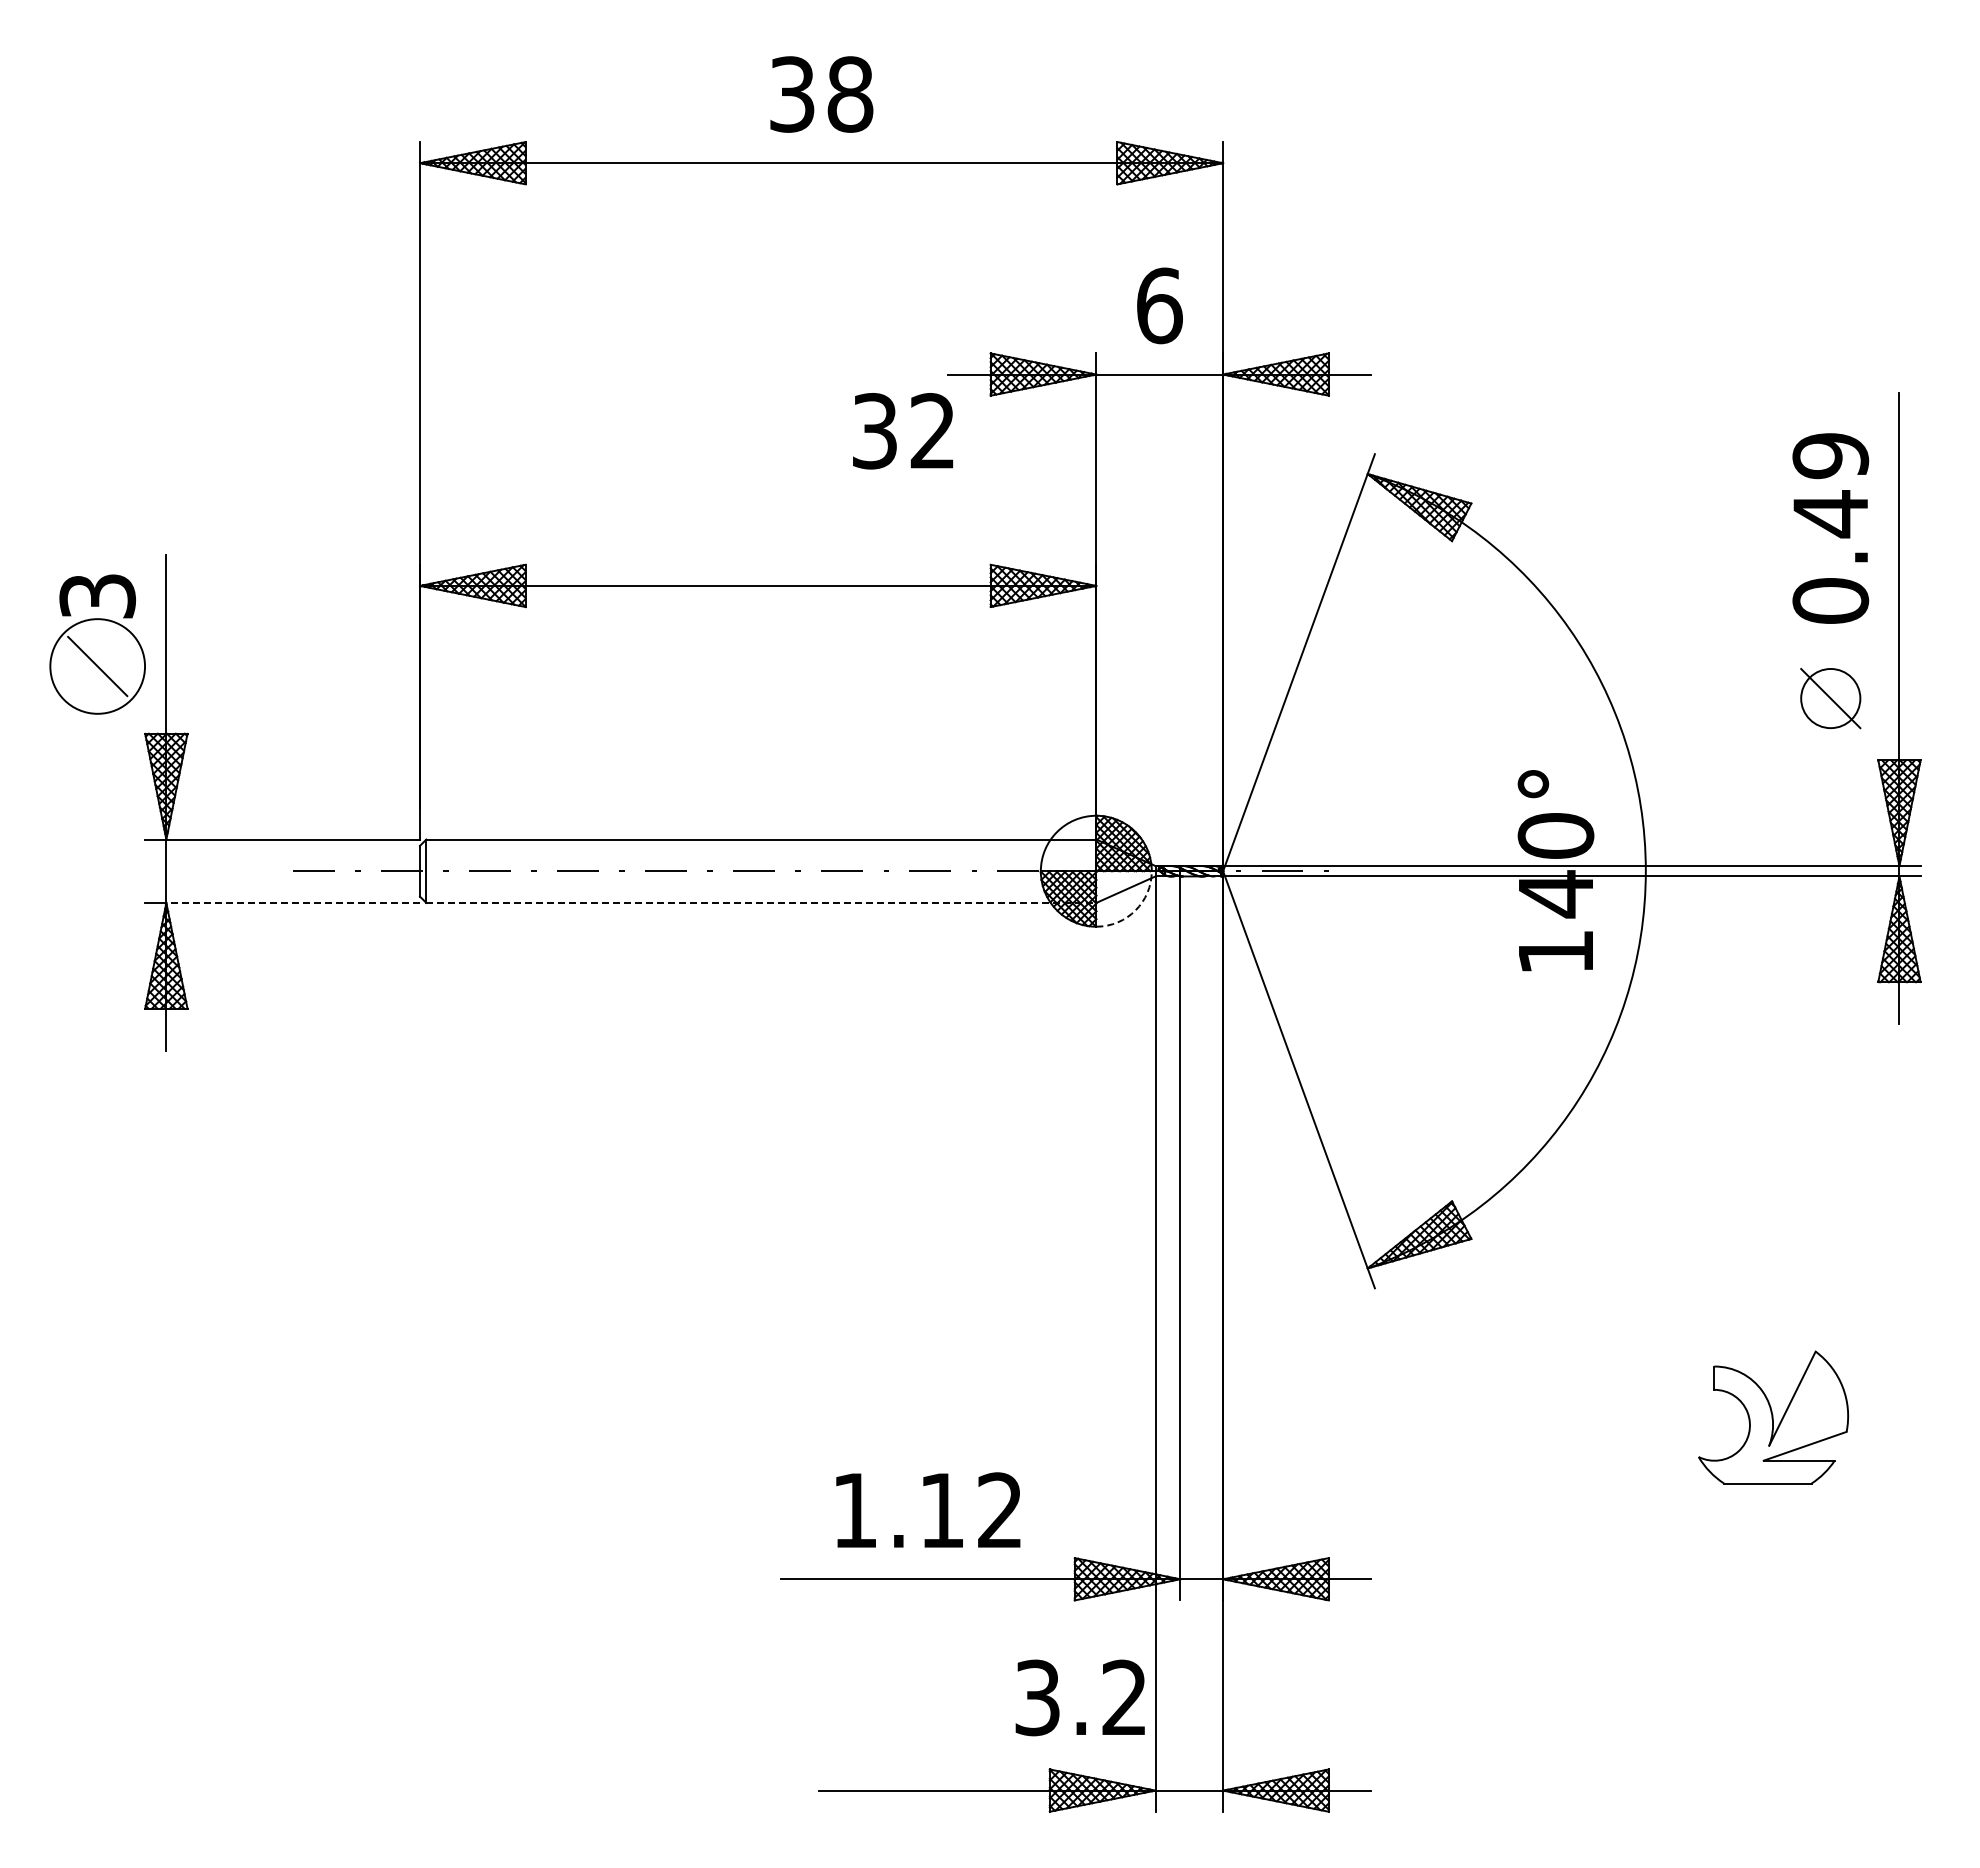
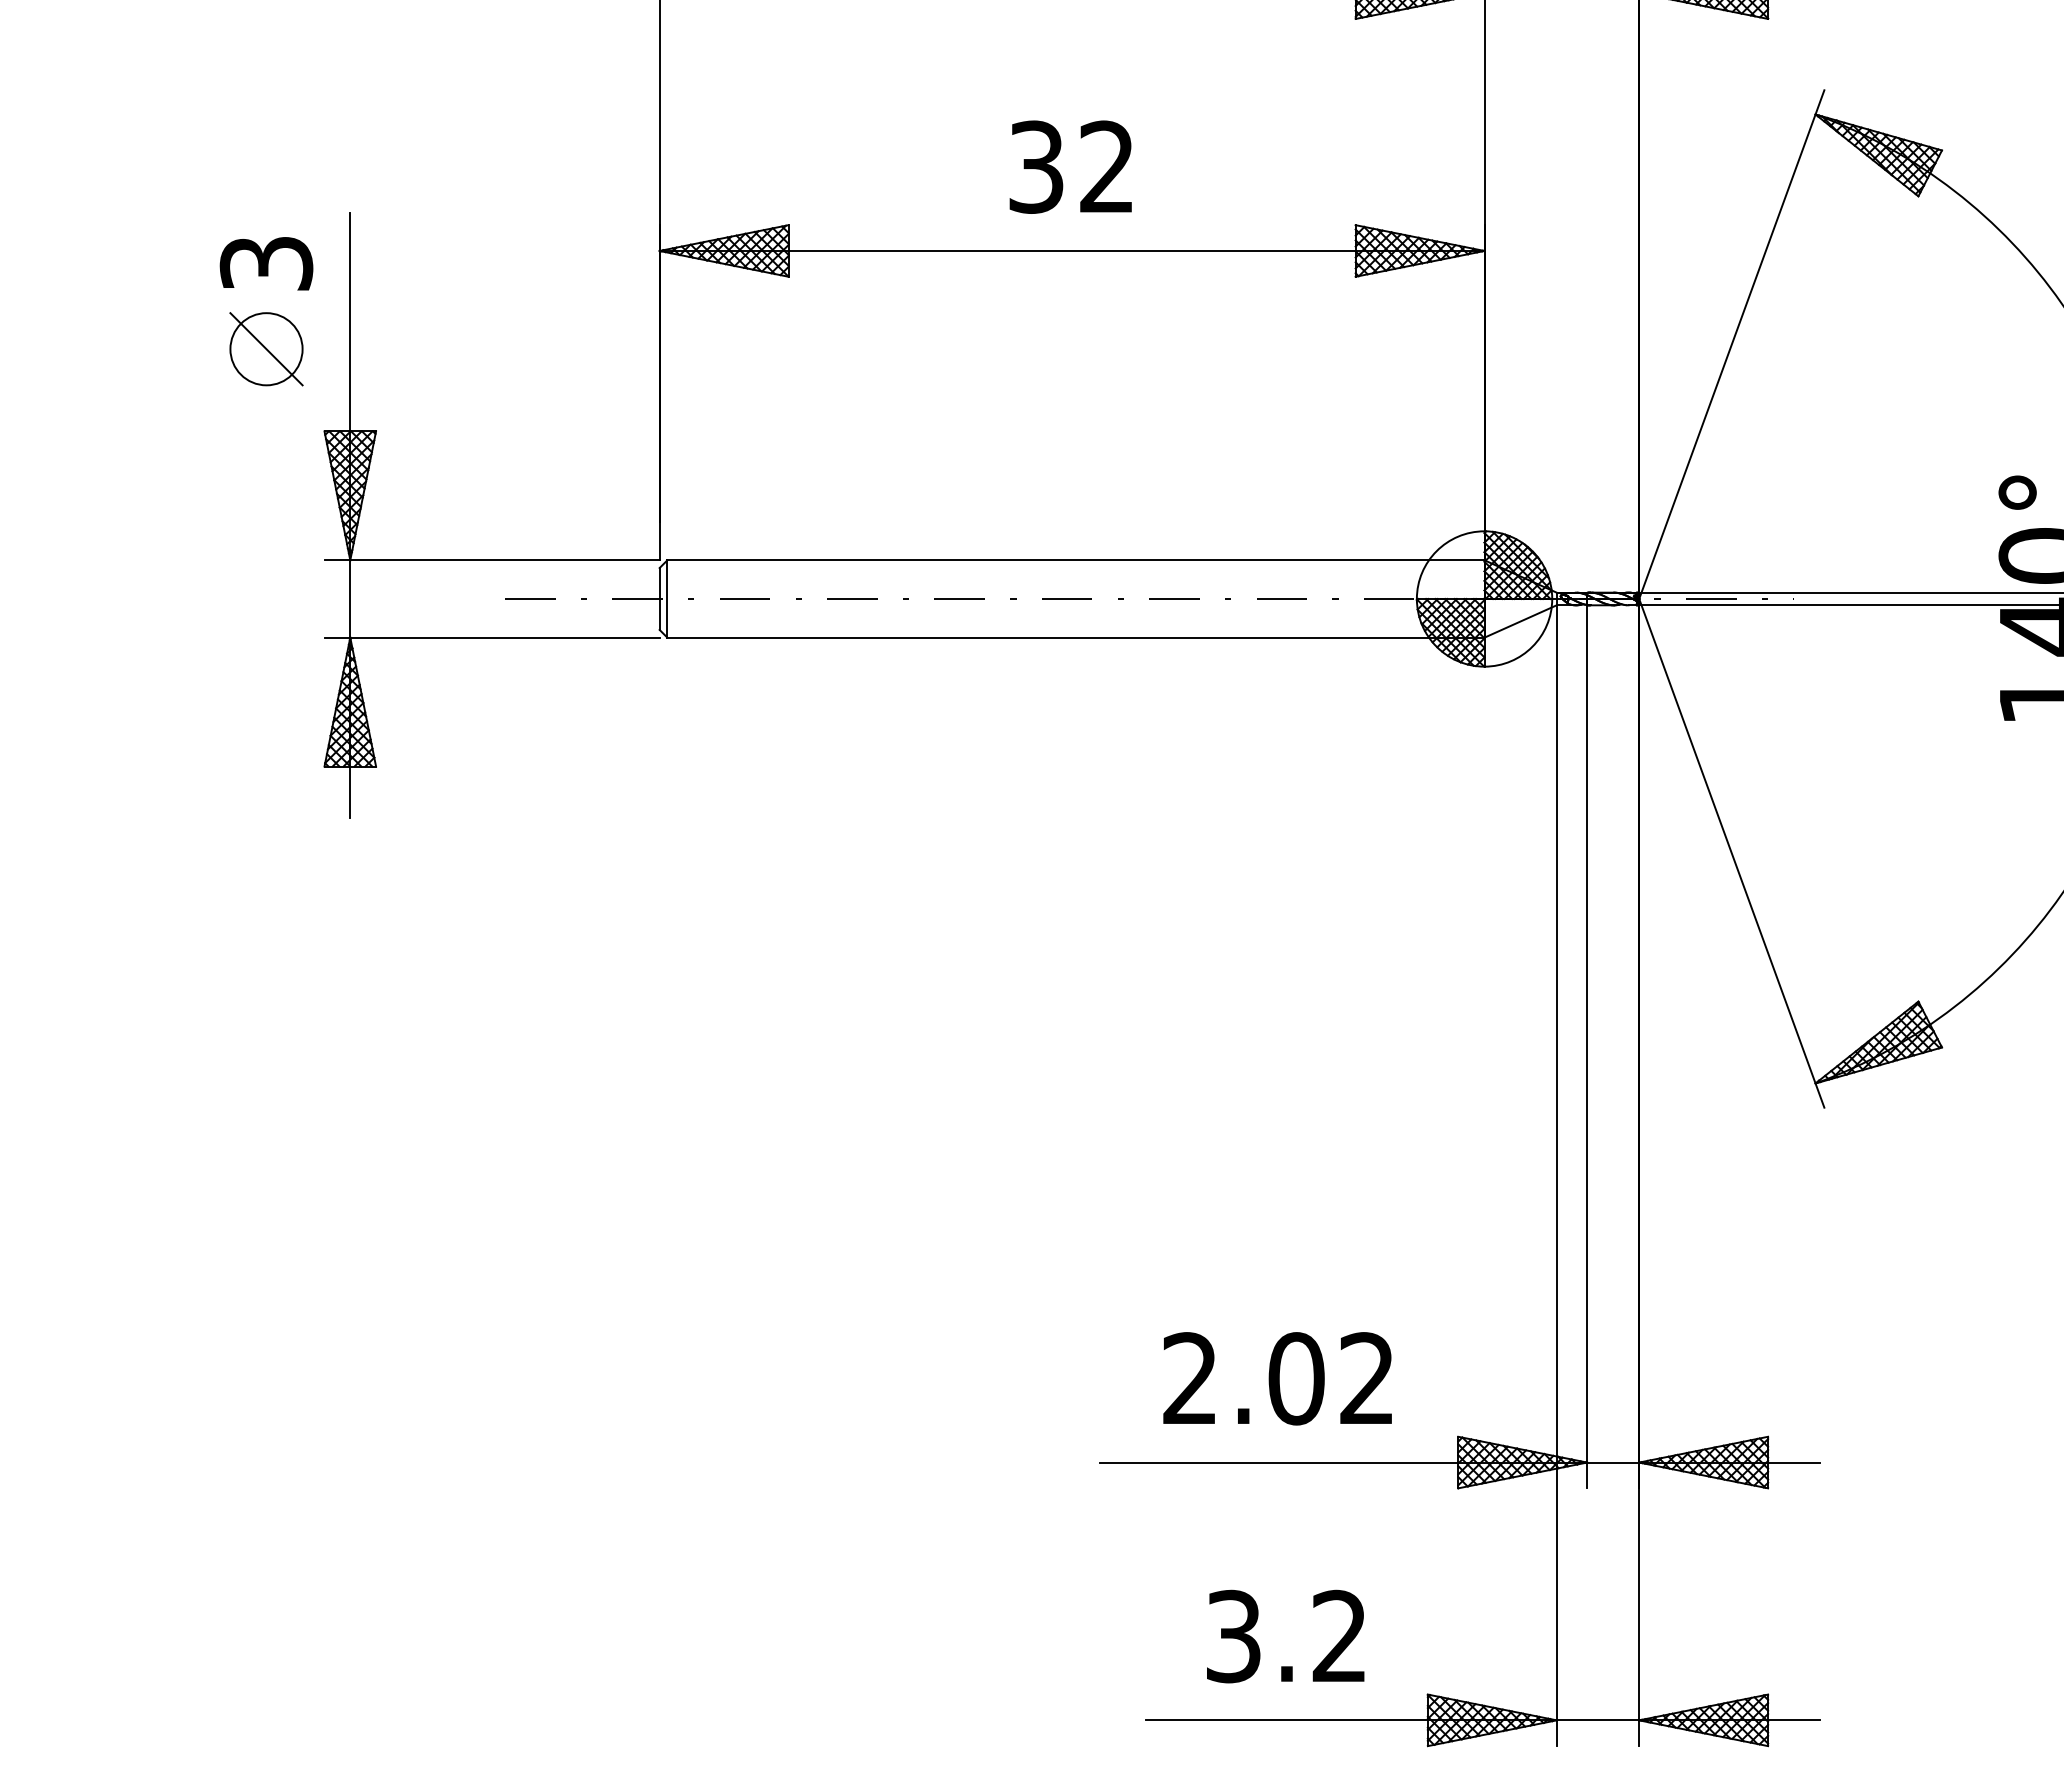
text: (903, 431) -> (1071, 167), moved
circle: (97, 666) -> (266, 349), size x0.62
line: (293, 902) -> (505, 637), dashed -> solid
line: (761, 902) -> (1076, 637), dashed -> solid
arc: (1135, 910) -> (1532, 646), dashed -> solid
text: (899, 1510) -> (1244, 1378), 1.12 -> 2.02
text: (1079, 1697) -> (1284, 1636), moved

